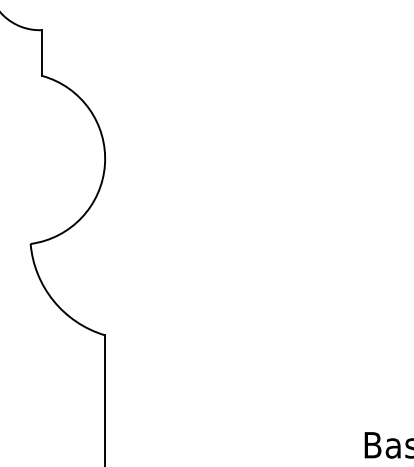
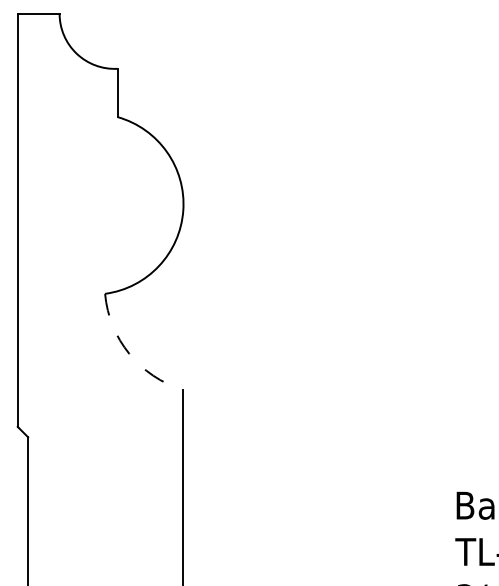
arc: (53, 300) -> (129, 353), solid -> dashed

